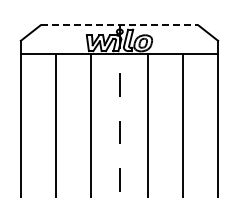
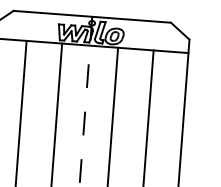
line: (119, 25) -> (92, 16), dashed -> solid

